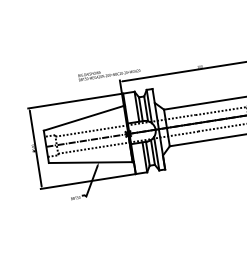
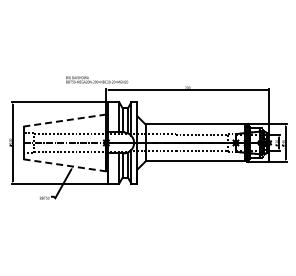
line: (83, 118) -> (64, 120), solid -> dashed
line: (90, 162) -> (64, 165), solid -> dashed

